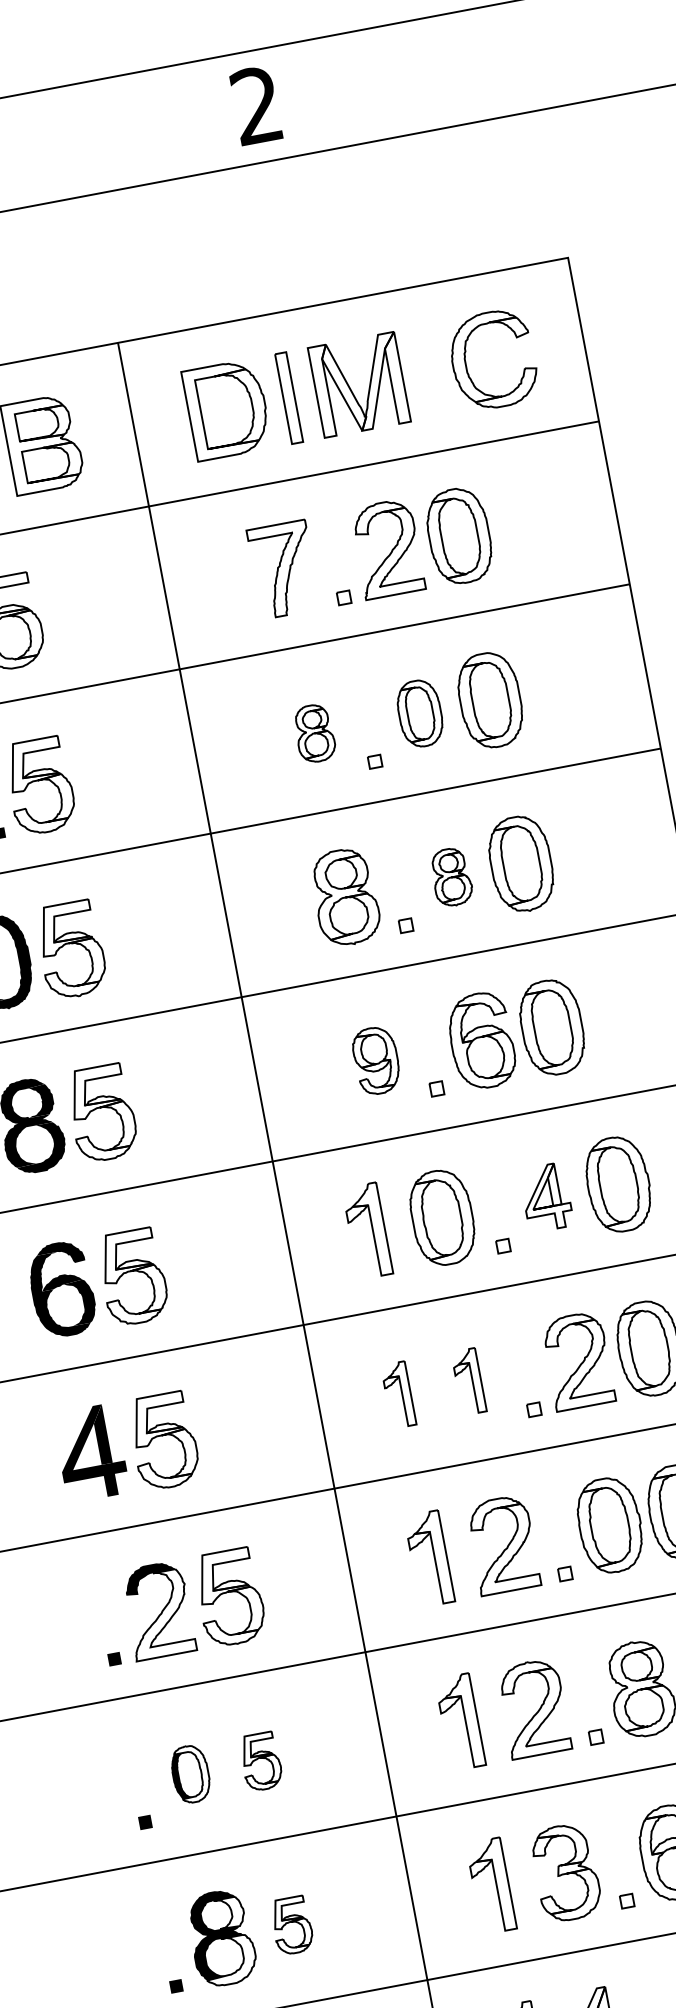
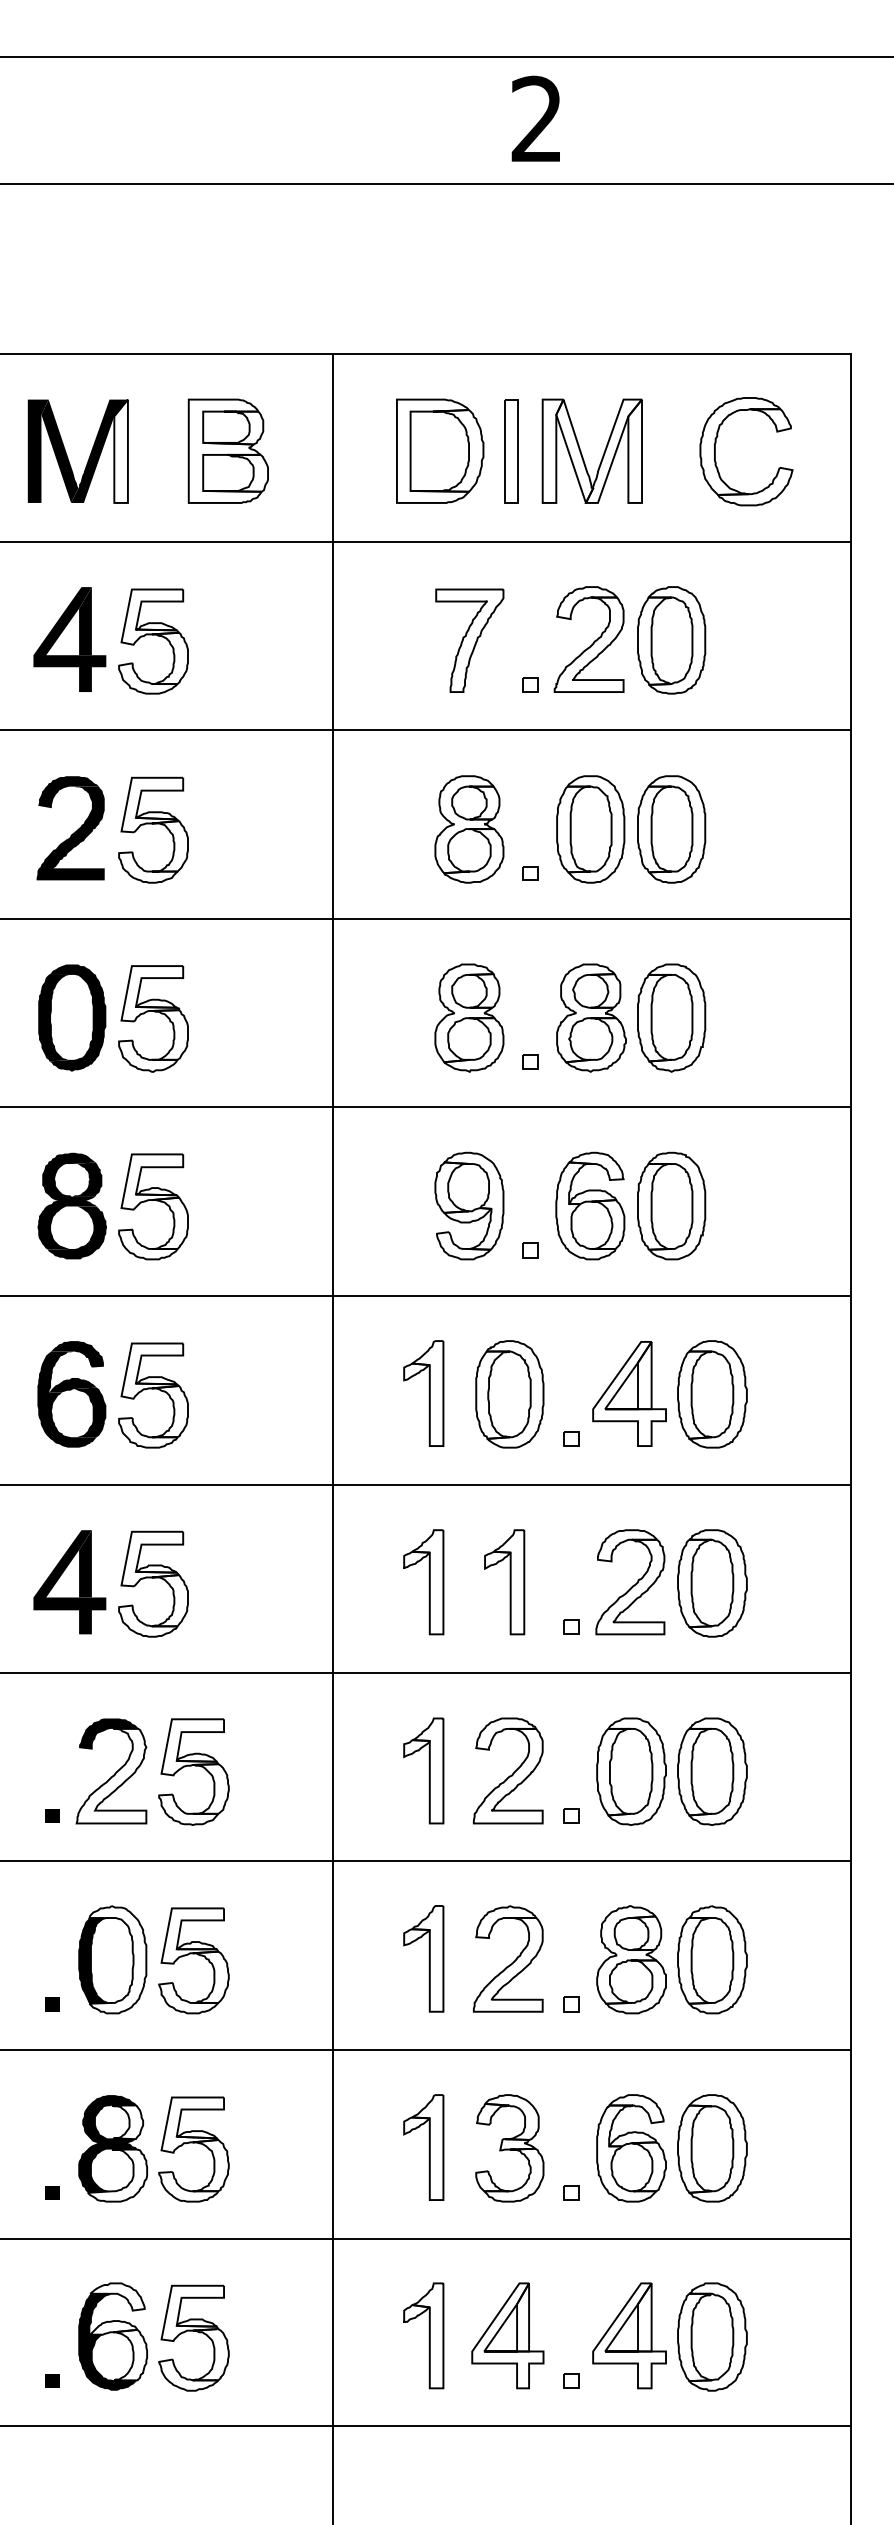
part: (419, 713) -> (590, 829), size x1.43
part: (314, 733) -> (469, 829), size x1.67
part: (451, 876) -> (591, 1017), size x1.67
part: (376, 1060) -> (469, 1205), size x1.43
part: (546, 1197) -> (629, 1393), size x1.43
part: (468, 1381) -> (504, 1582), size x1.43
part: (398, 1395) -> (423, 1582), size x1.43
part: (260, 1761) -> (193, 1960), size x1.67
part: (190, 1773) -> (112, 1959), size x1.67
part: (291, 1925) -> (193, 2149), size x1.67

